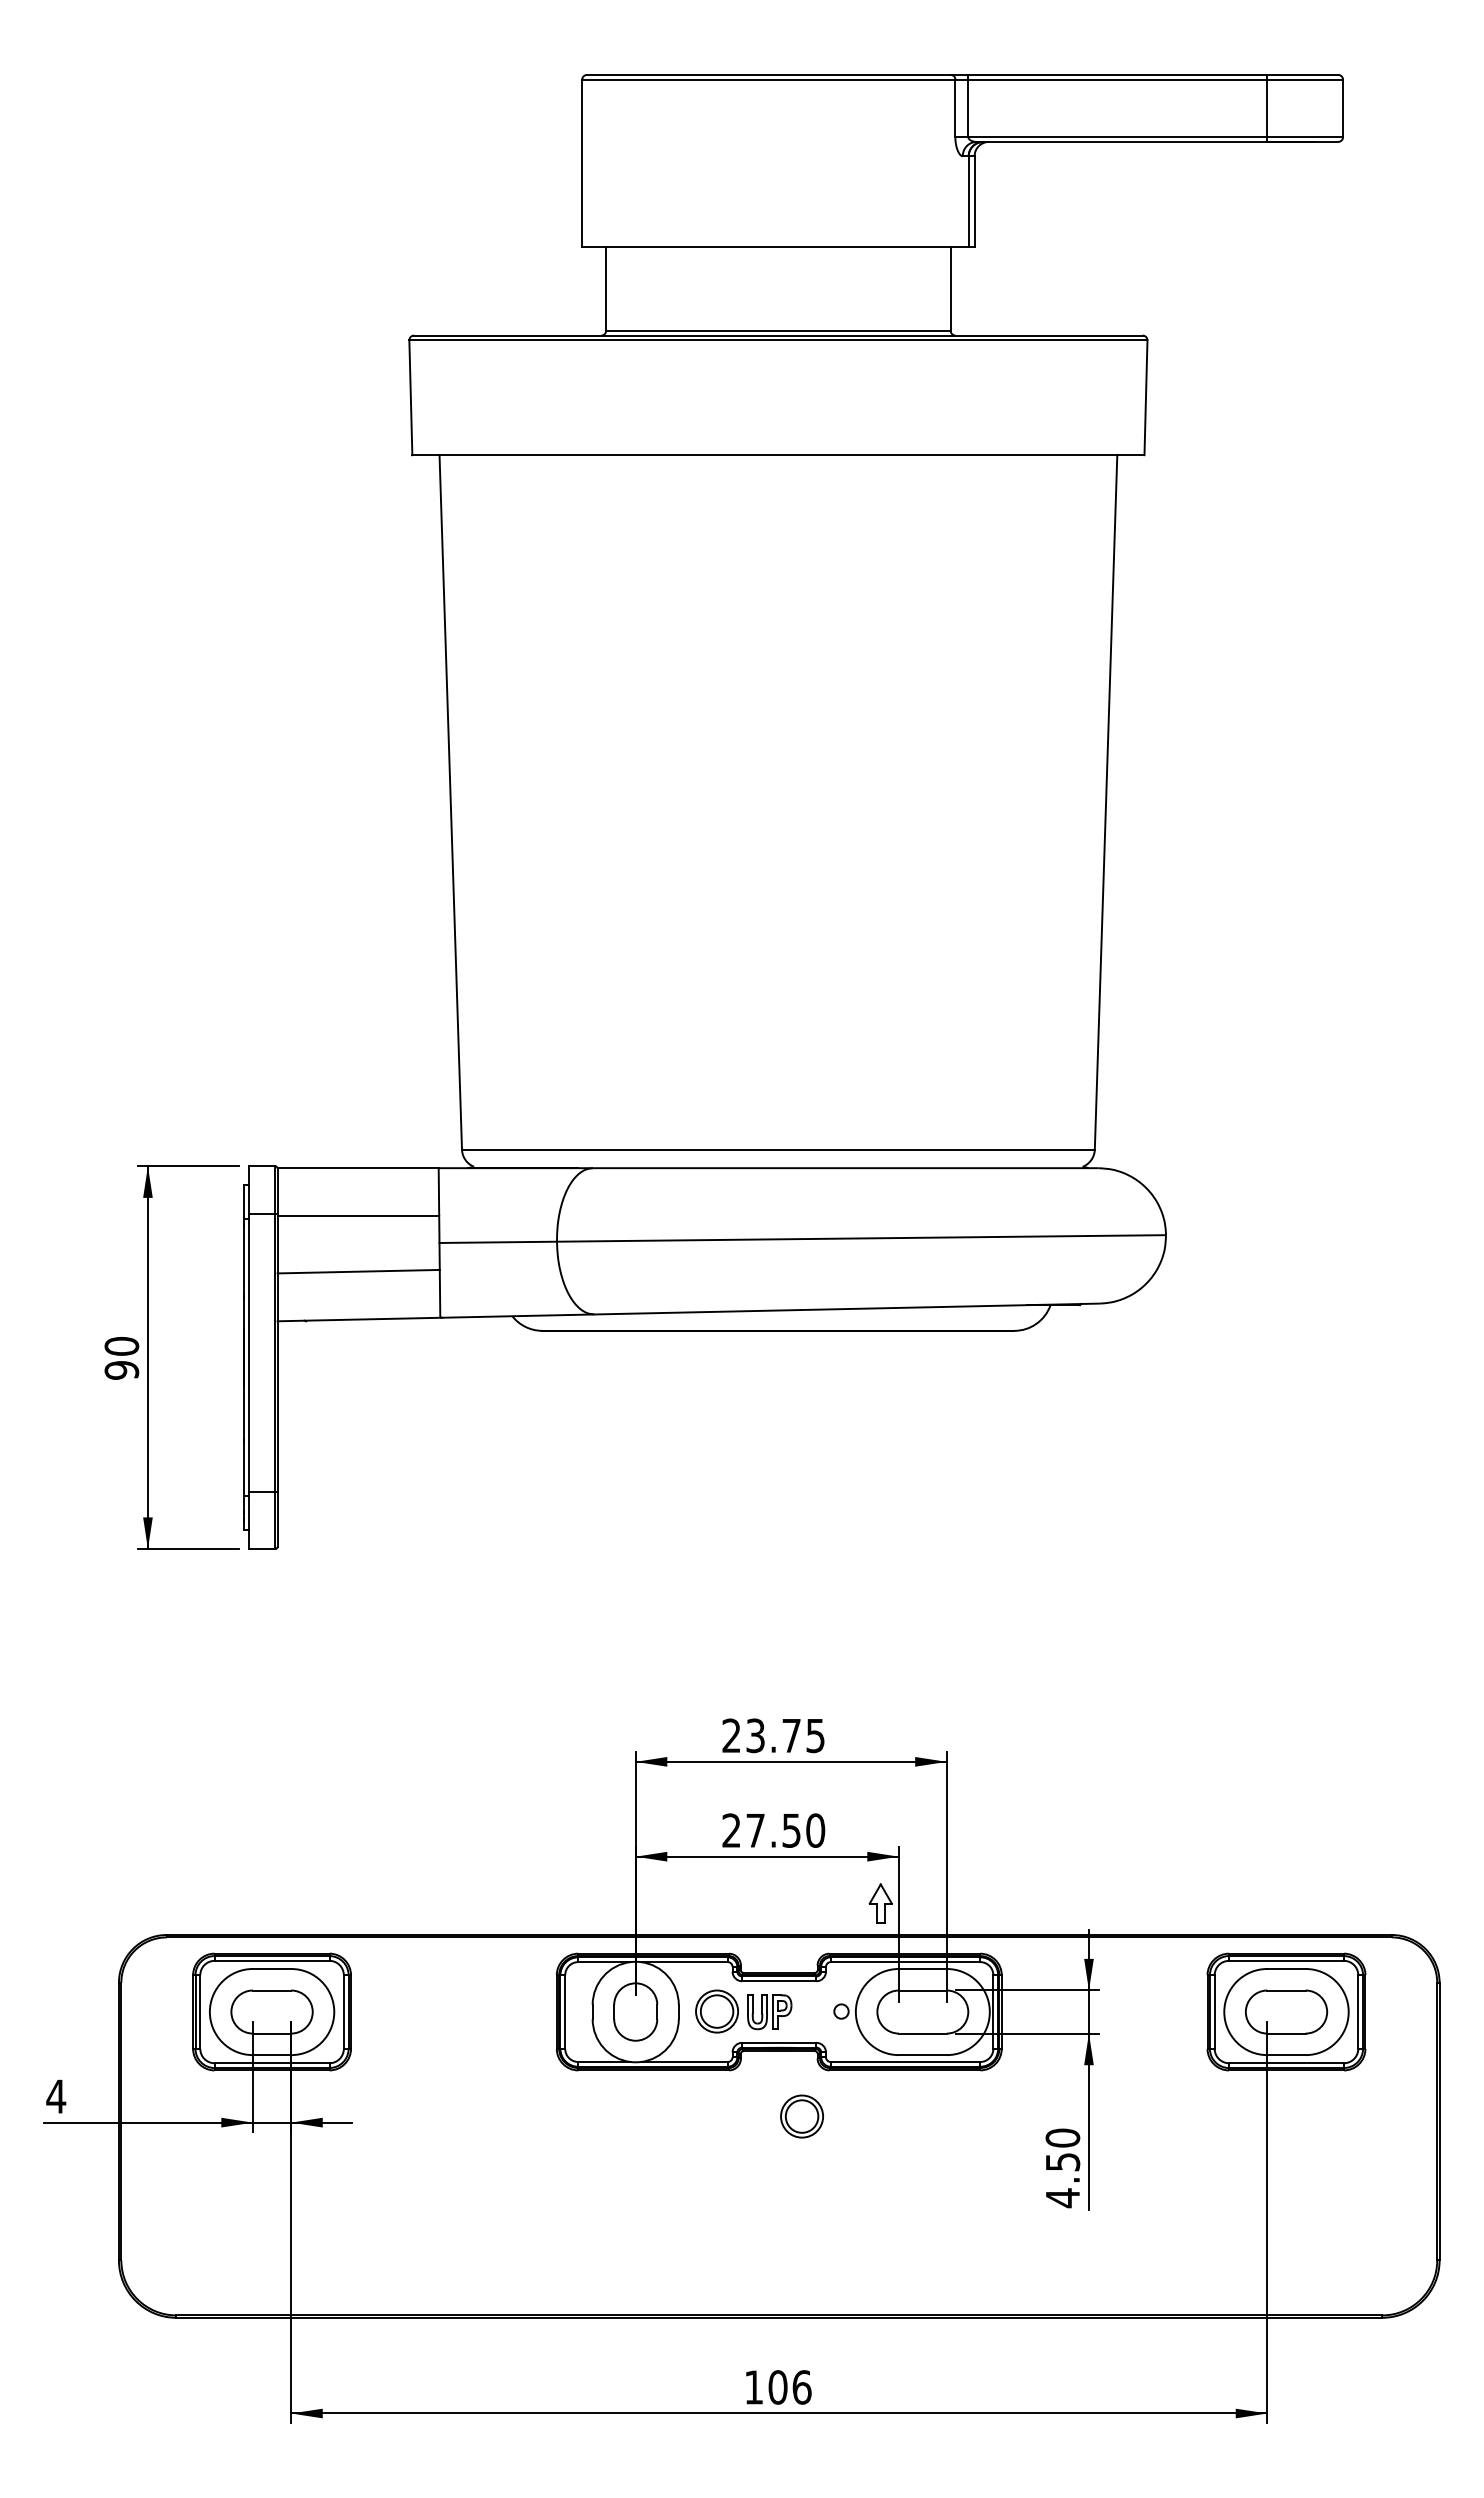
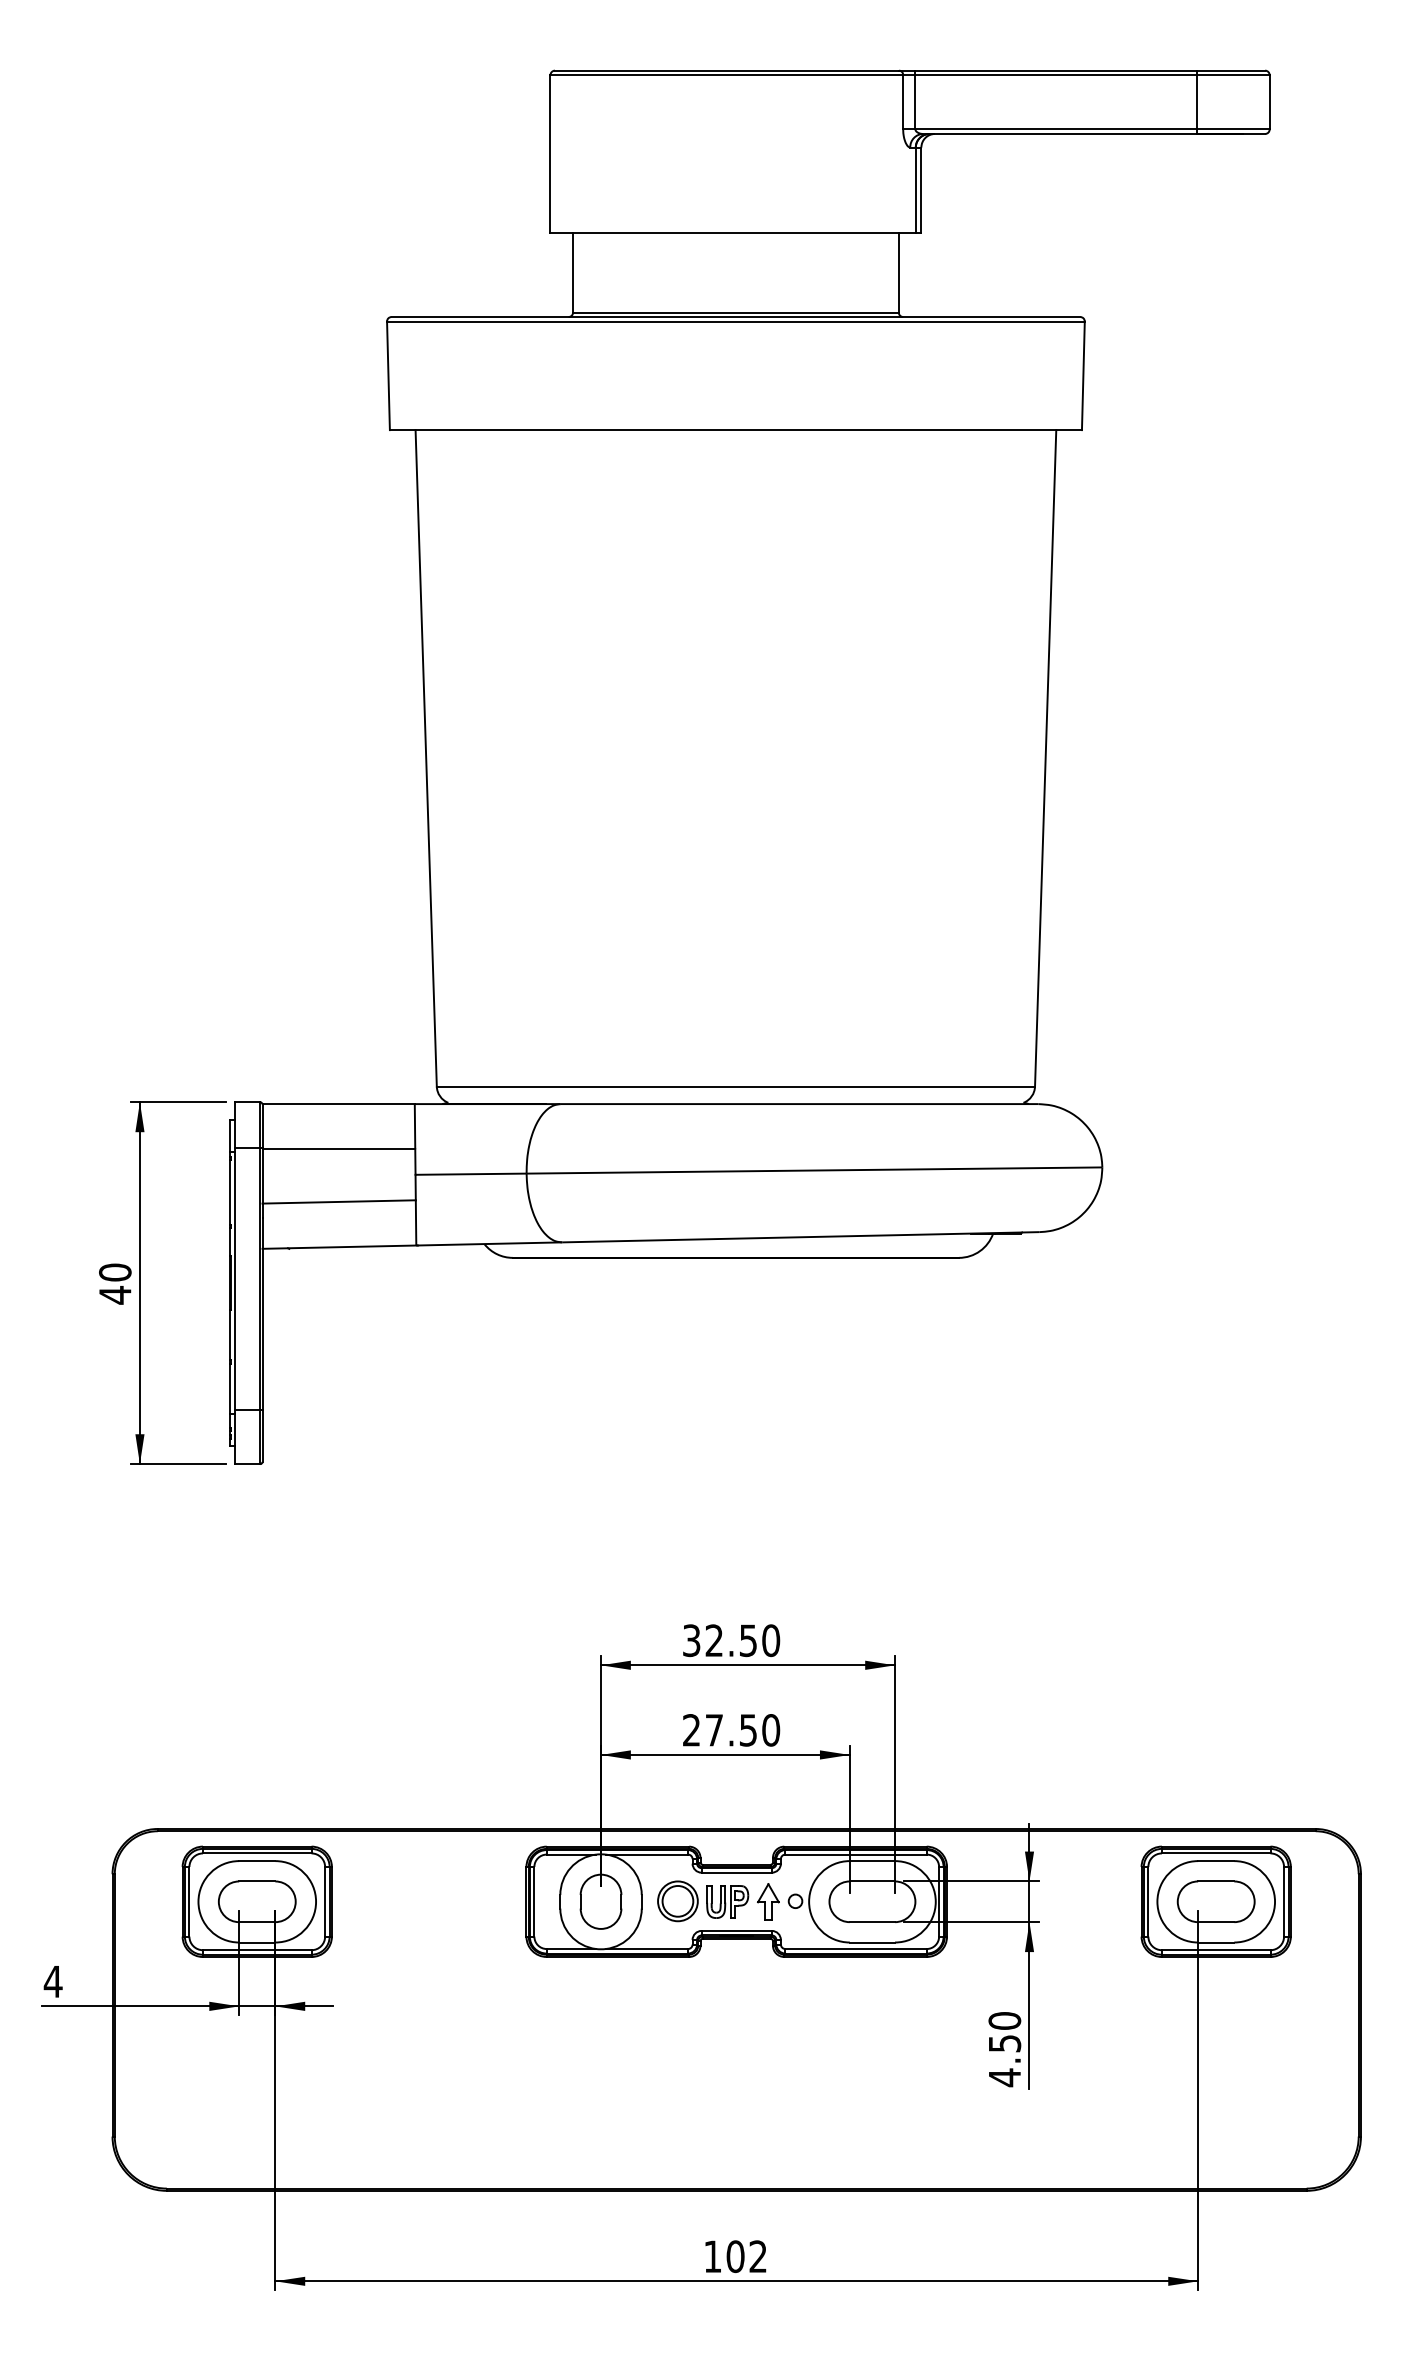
text: (121, 1370) -> (114, 1295), 90 -> 40
text: (773, 1735) -> (731, 1640), 23.75 -> 32.50
part: (880, 1903) -> (768, 1902), moved
part: (801, 2116) -> (757, 2000), removed
text: (801, 2387) -> (757, 2256), 106 -> 102

